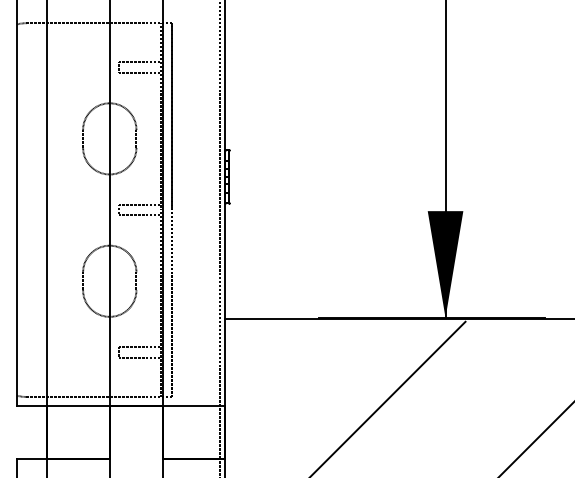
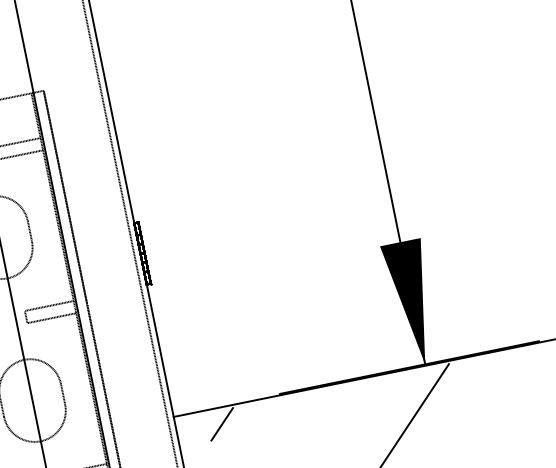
line: (264, 333) -> (221, 424), added

